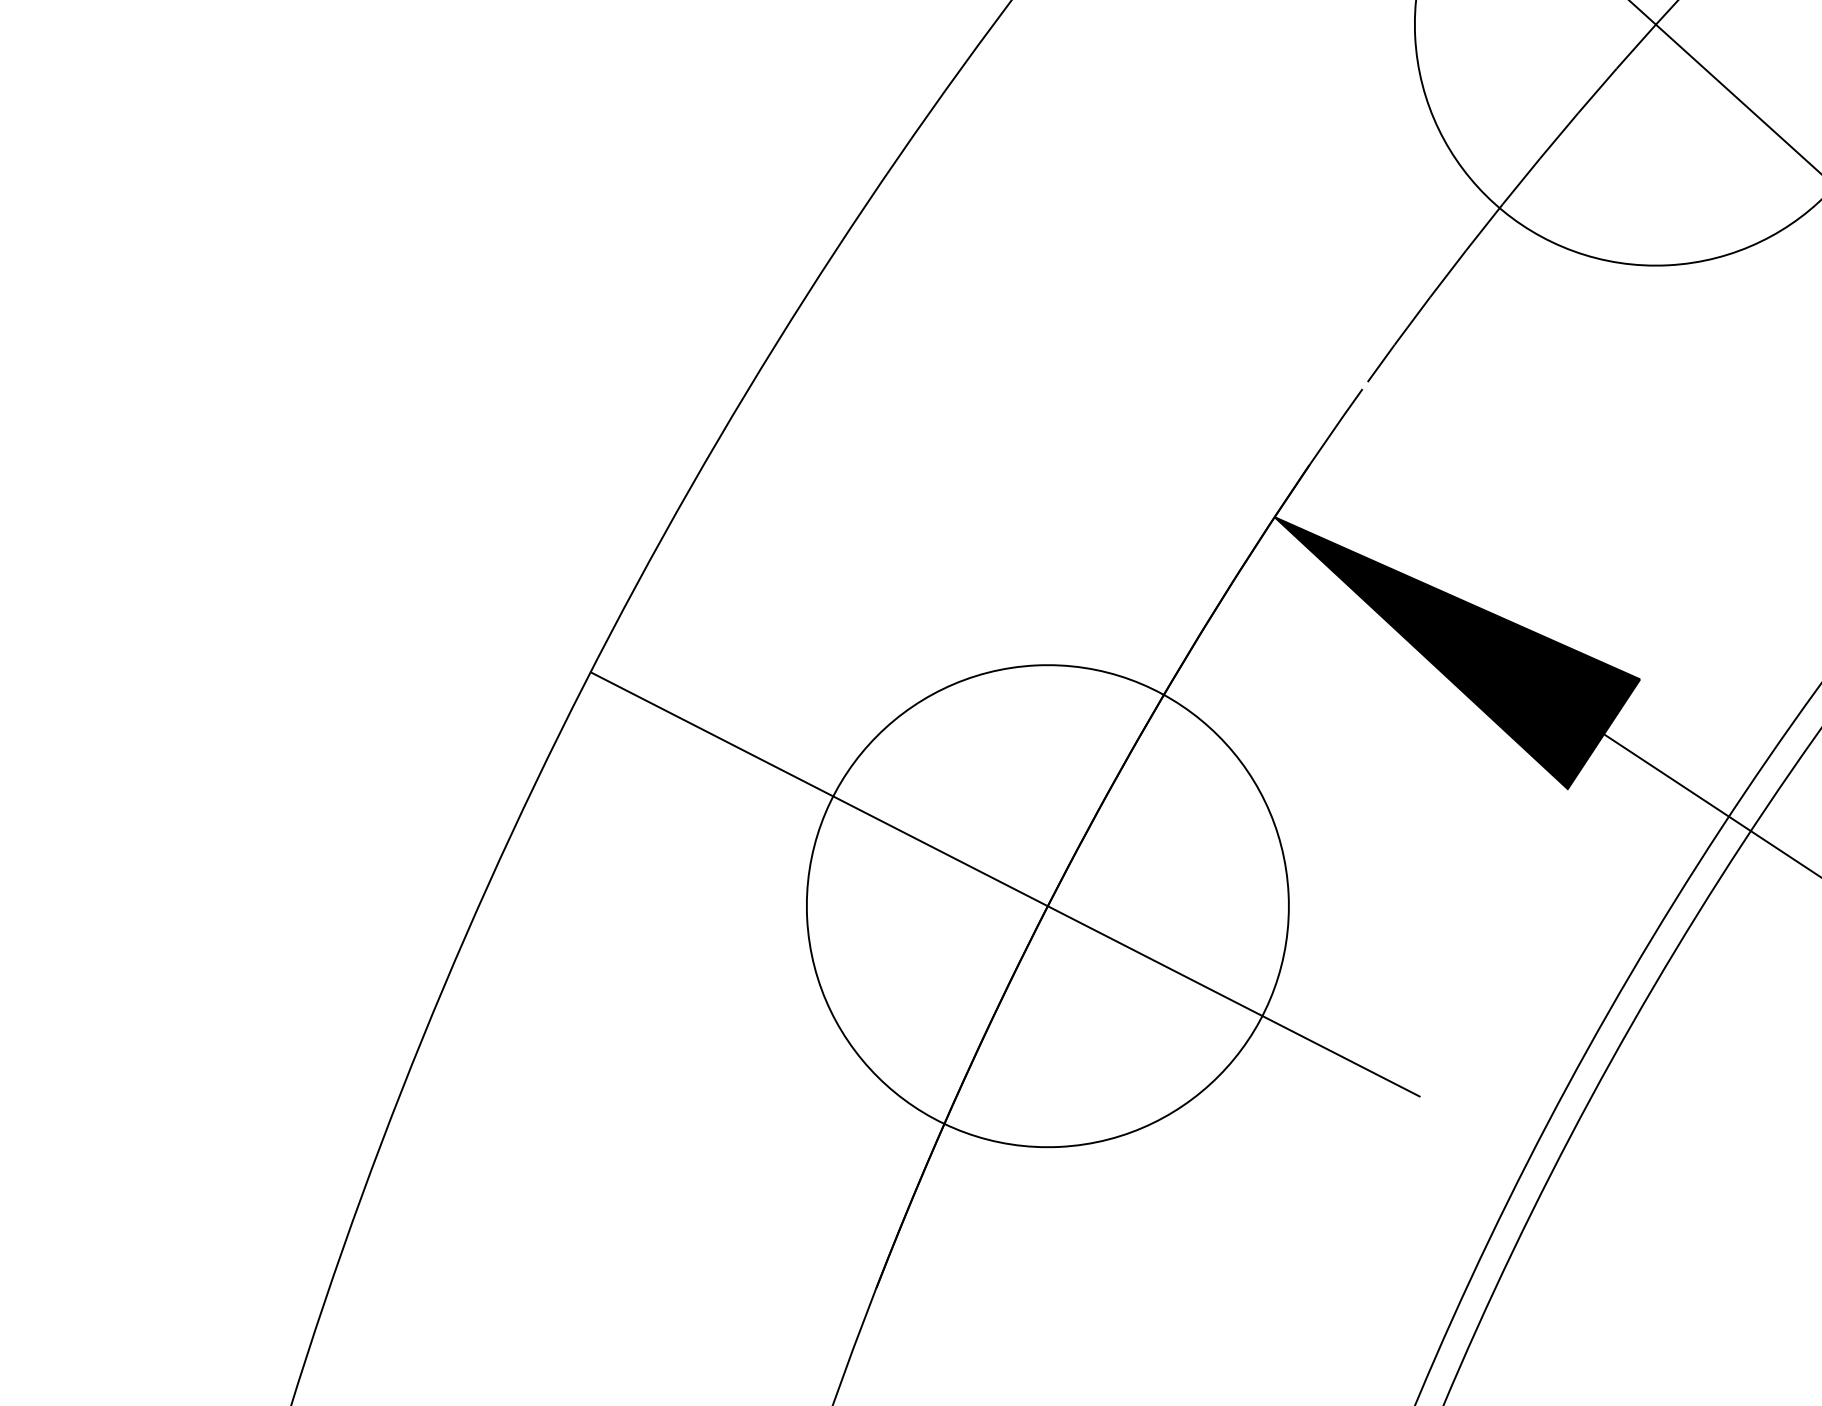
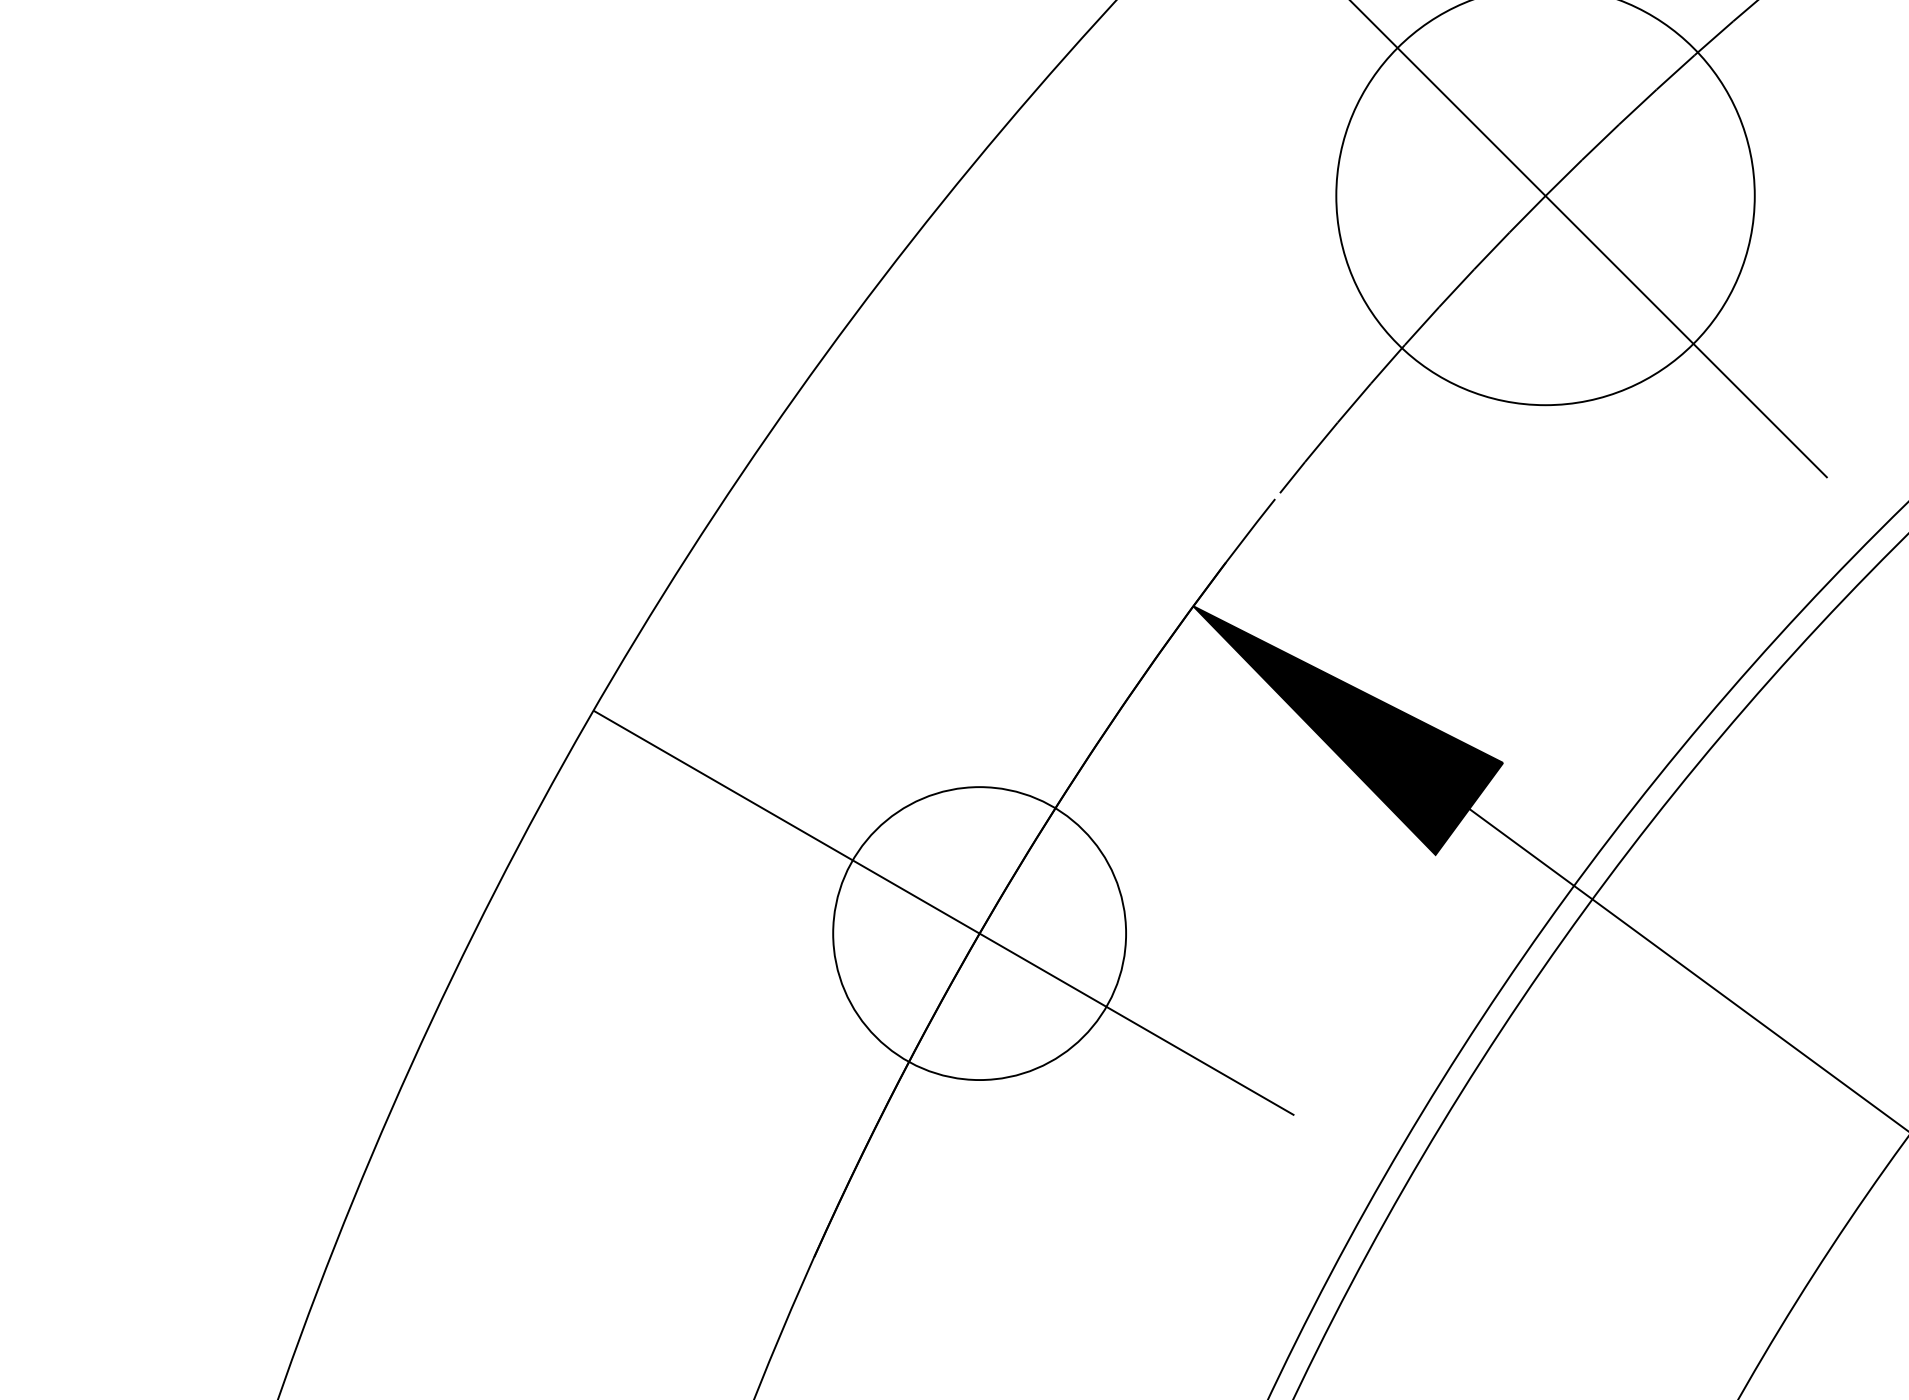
circle: (1047, 906) -> (979, 933), size x0.7

